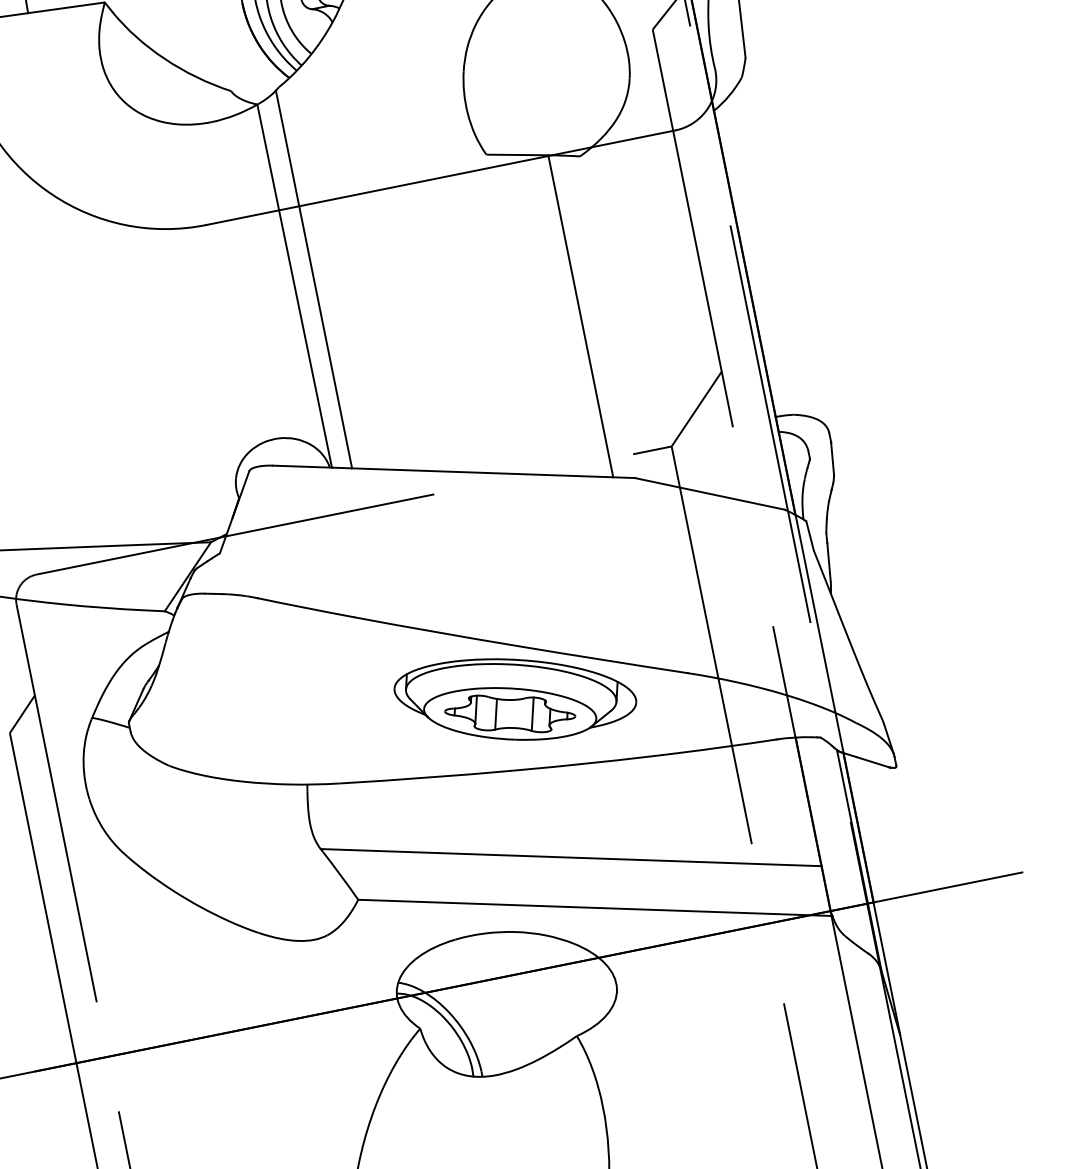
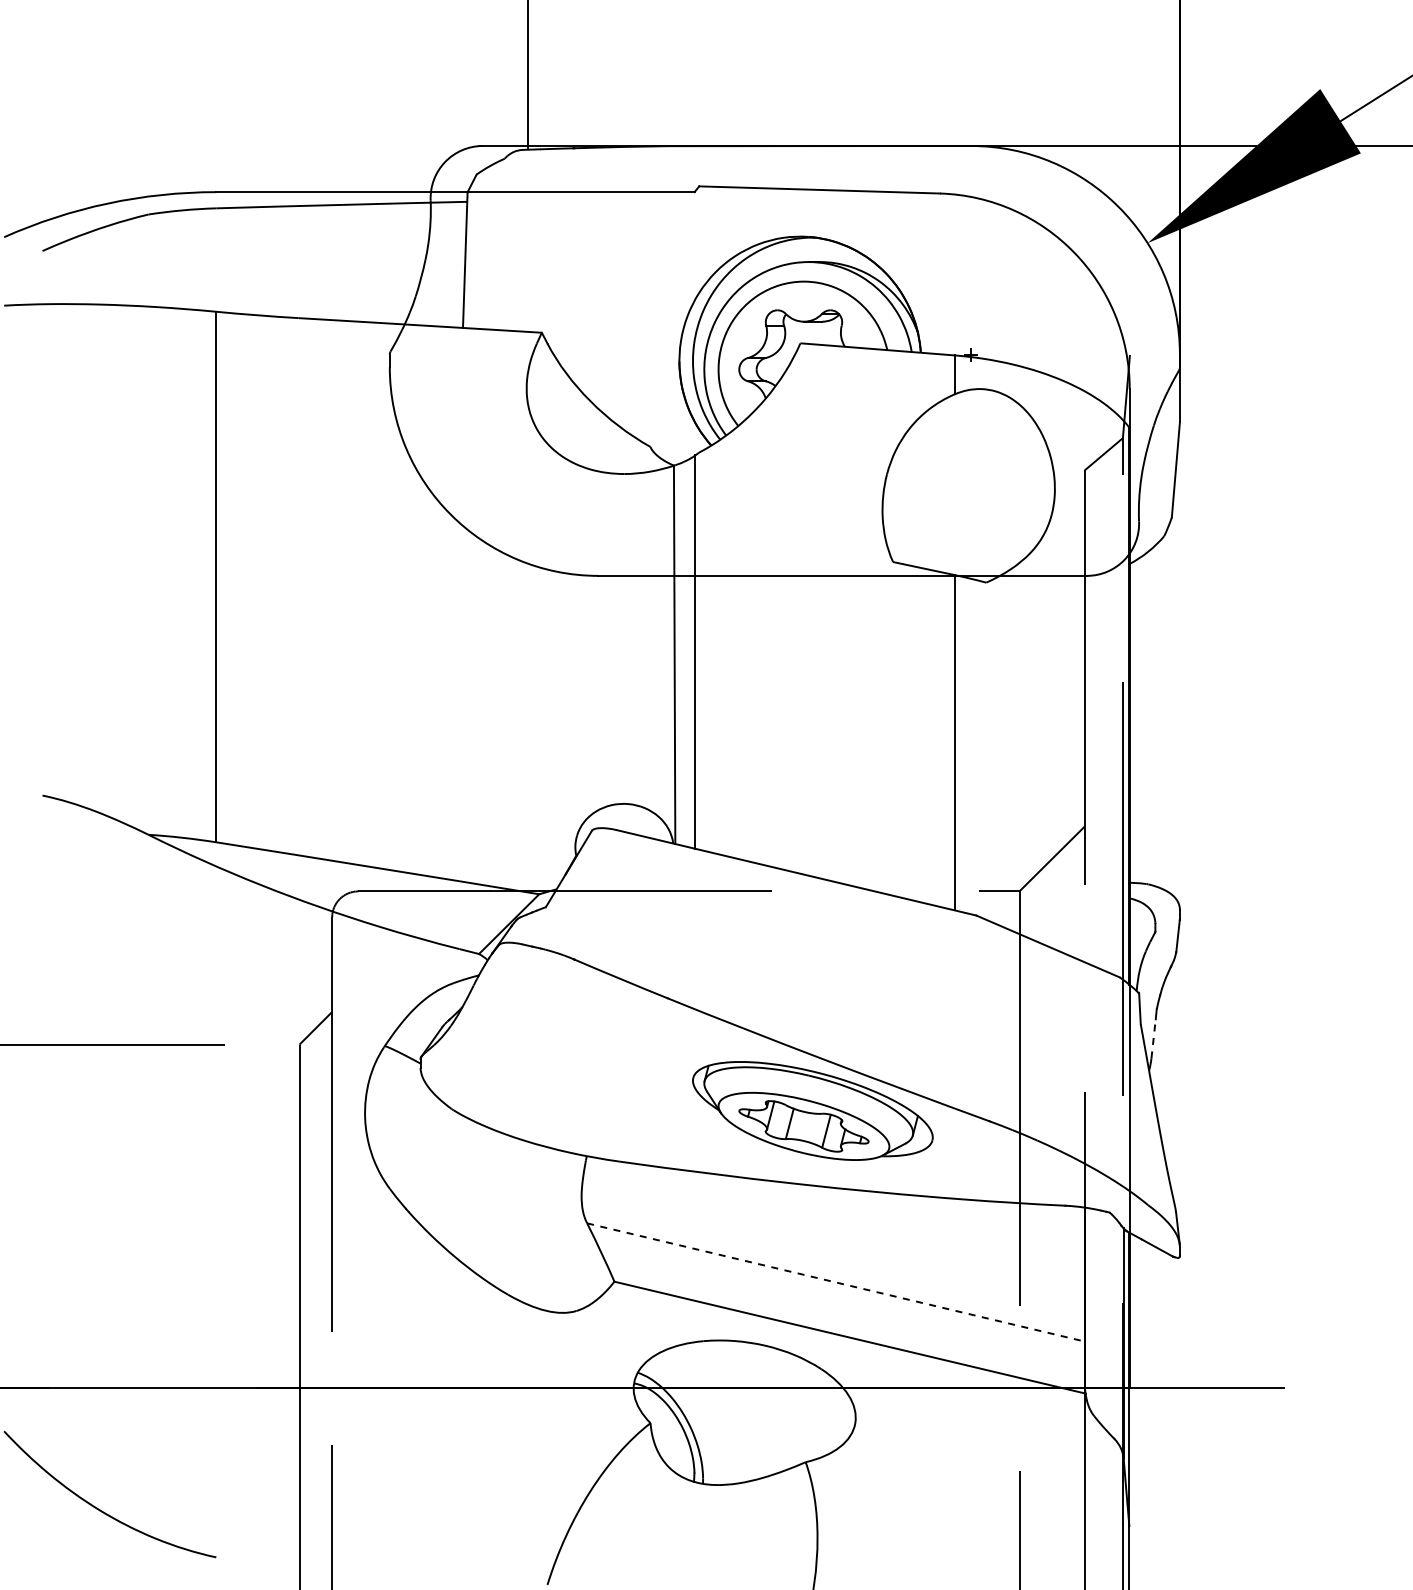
line: (828, 561) -> (1153, 1038), solid -> dashed
line: (571, 857) -> (836, 1282), solid -> dashed

